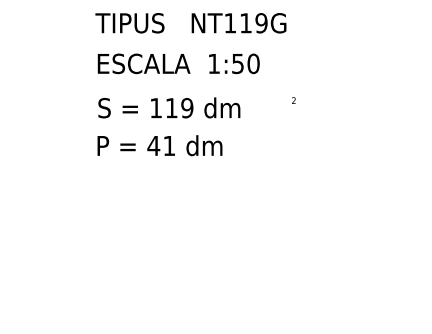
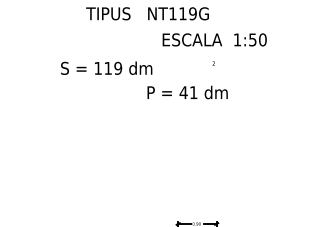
text: (178, 63) -> (214, 39), moved
text: (169, 106) -> (106, 67), moved
text: (159, 145) -> (187, 92), moved

